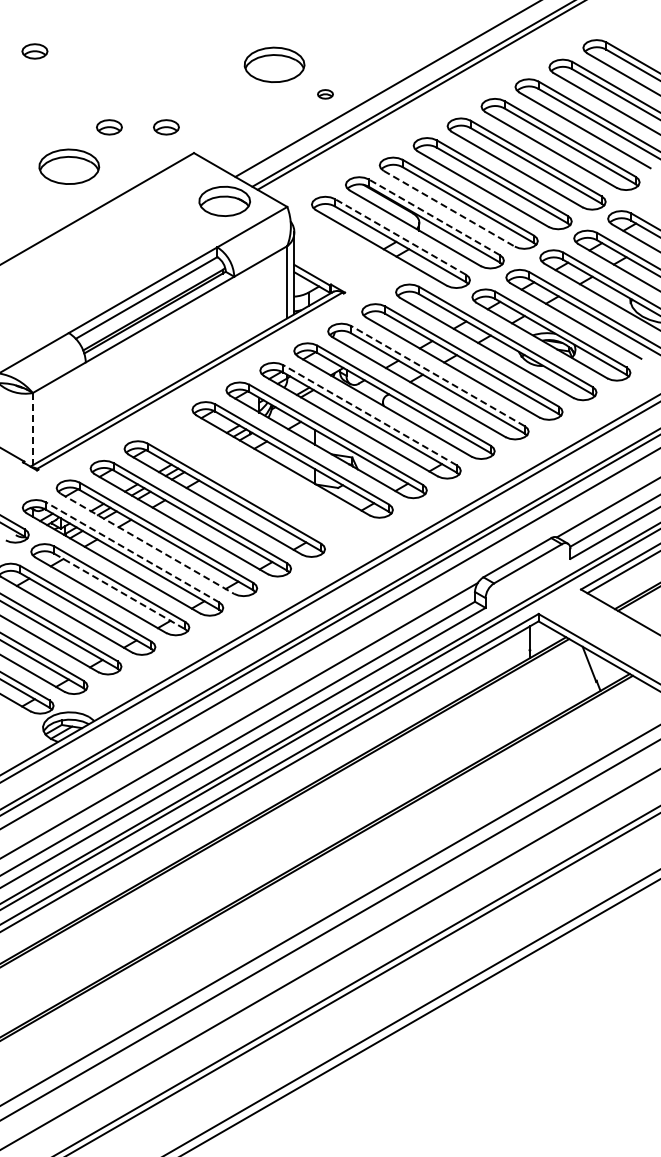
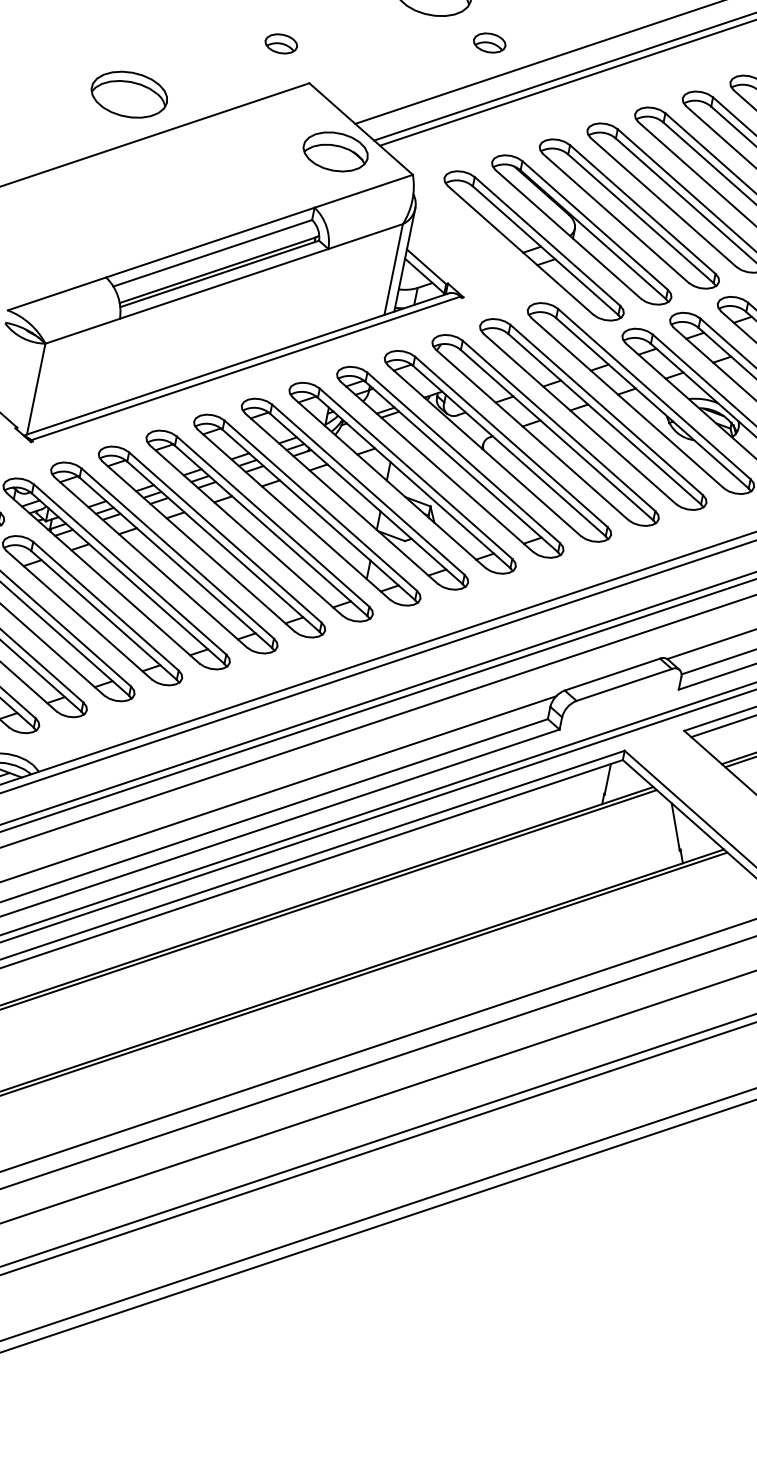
part: (325, 94) -> (489, 43), size x1.67
part: (109, 127) -> (209, 29), removed
part: (69, 166) -> (129, 94), moved
line: (449, 208) -> (616, 218), dashed -> solid
line: (434, 217) -> (595, 225), dashed -> solid
line: (400, 236) -> (547, 240), dashed -> solid
line: (437, 375) -> (558, 425), dashed -> solid
line: (369, 415) -> (462, 458), dashed -> solid
line: (32, 429) -> (35, 389), dashed -> solid
part: (258, 479) -> (307, 510), added
line: (147, 544) -> (150, 563), dashed -> solid
line: (132, 552) -> (129, 569), dashed -> solid
line: (119, 591) -> (103, 615), dashed -> solid

